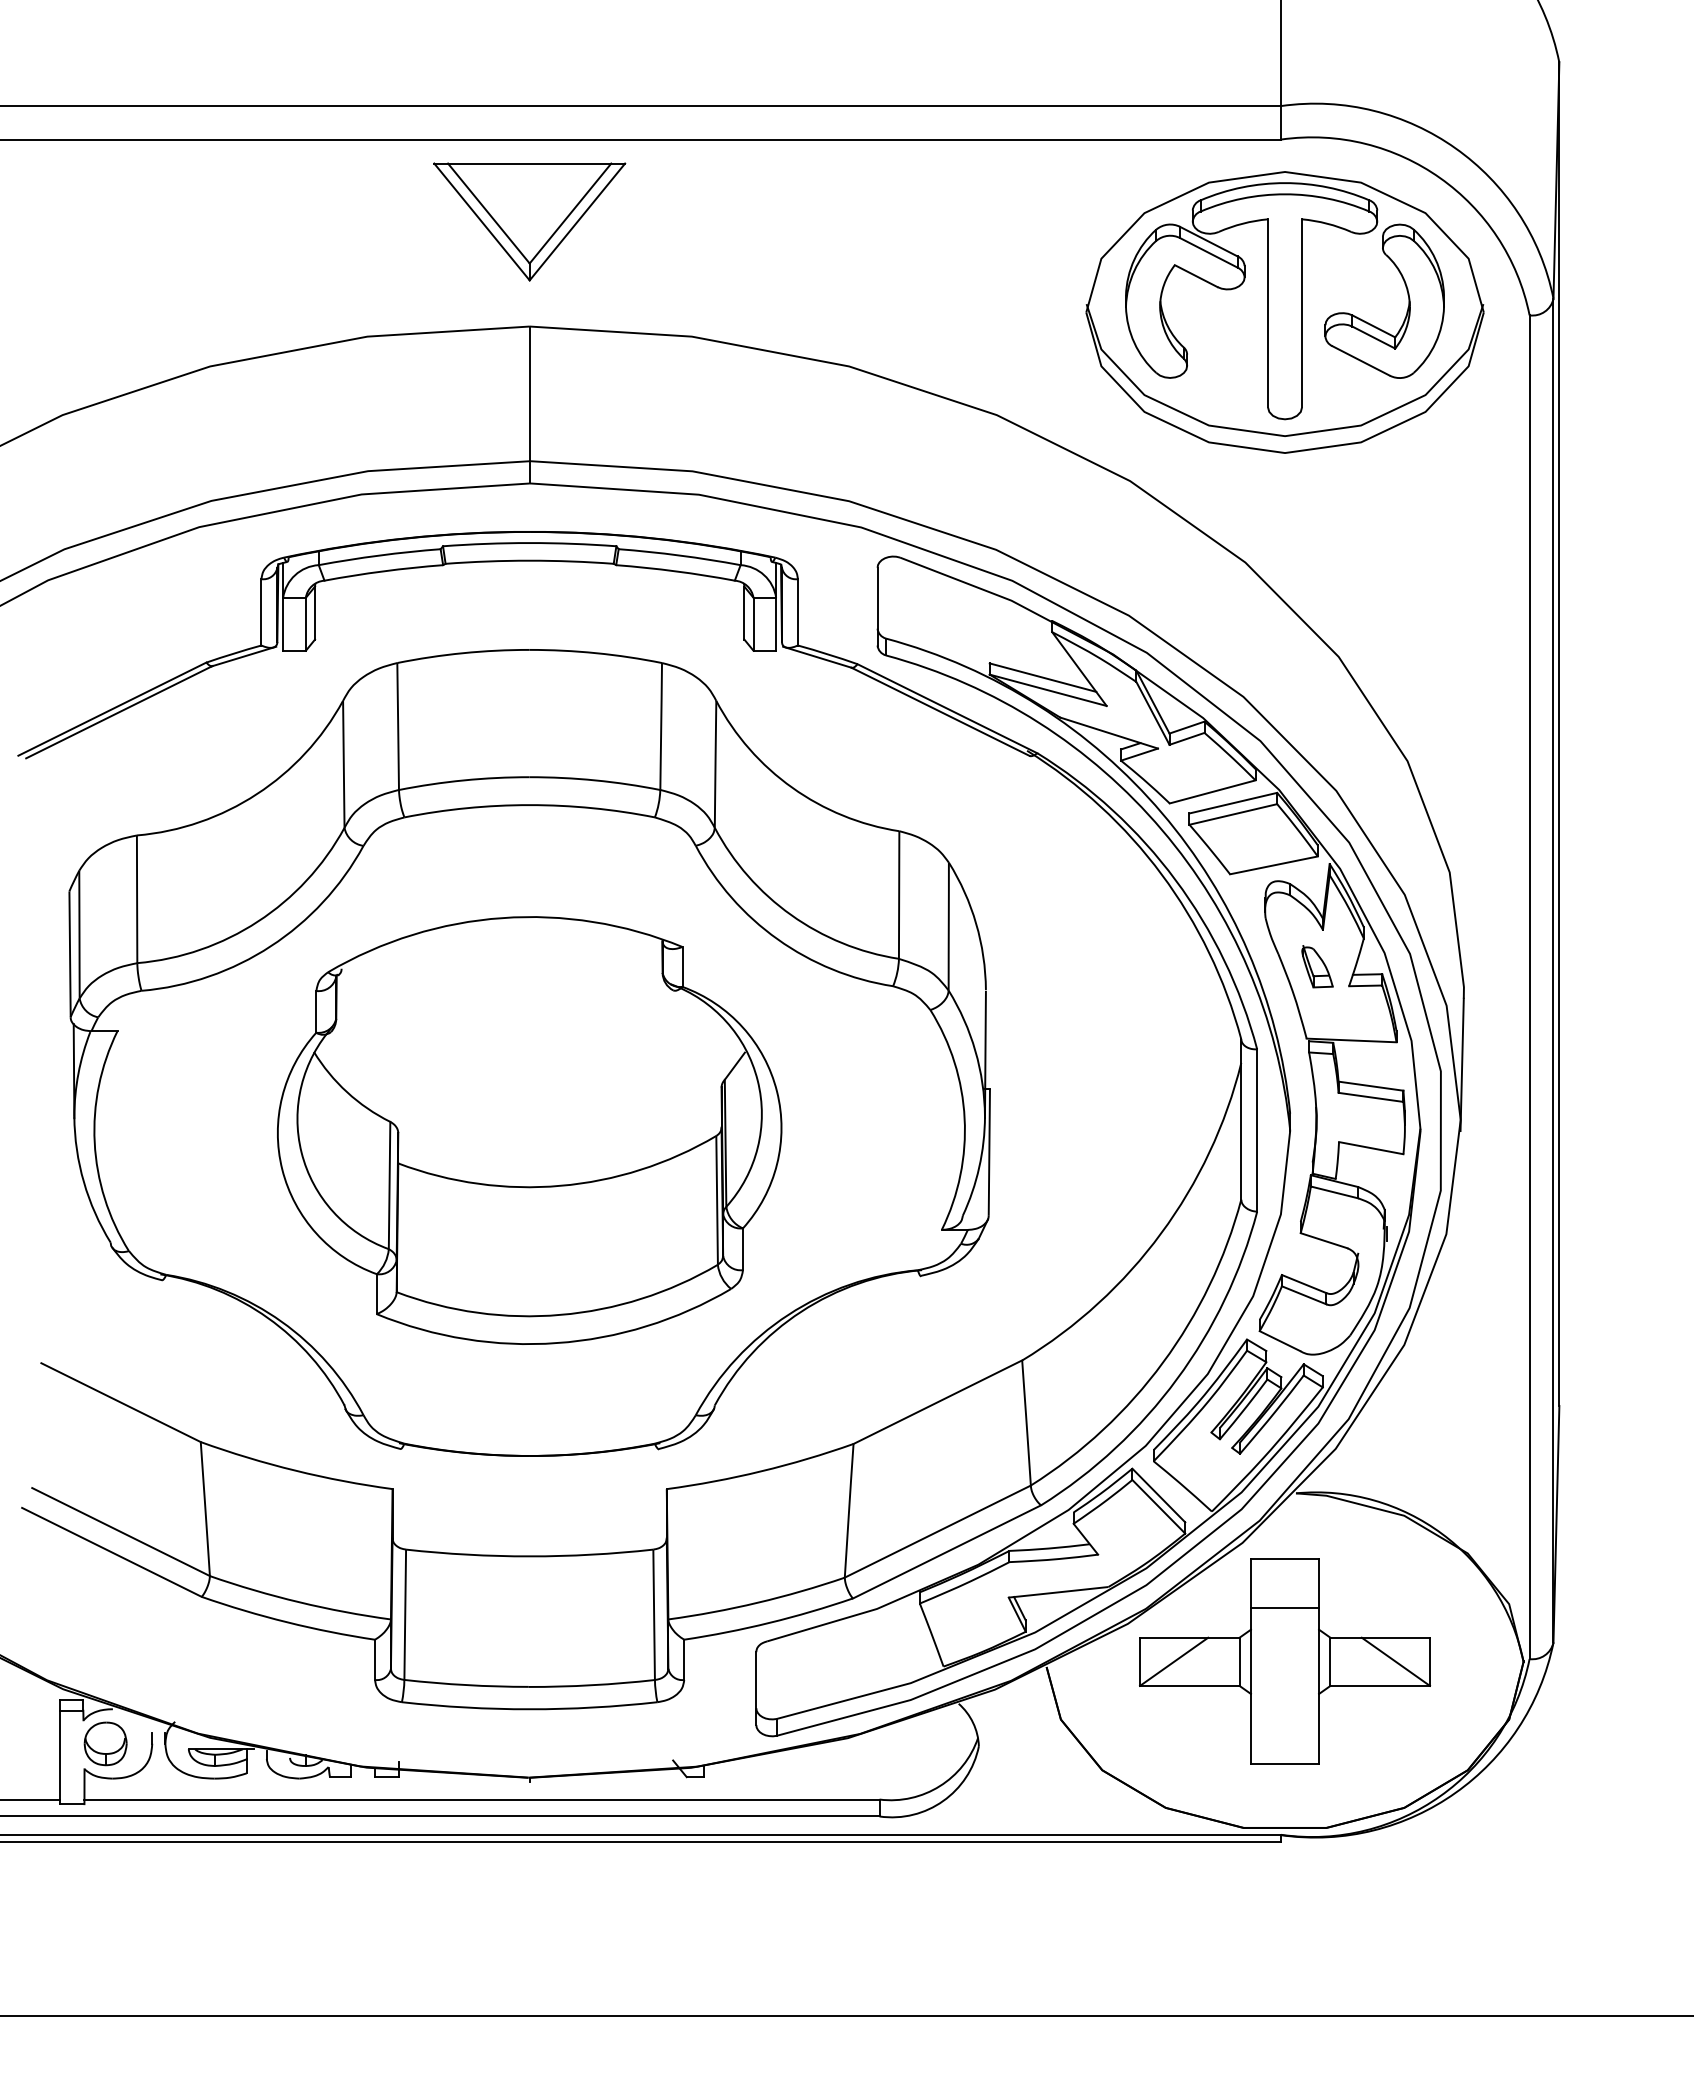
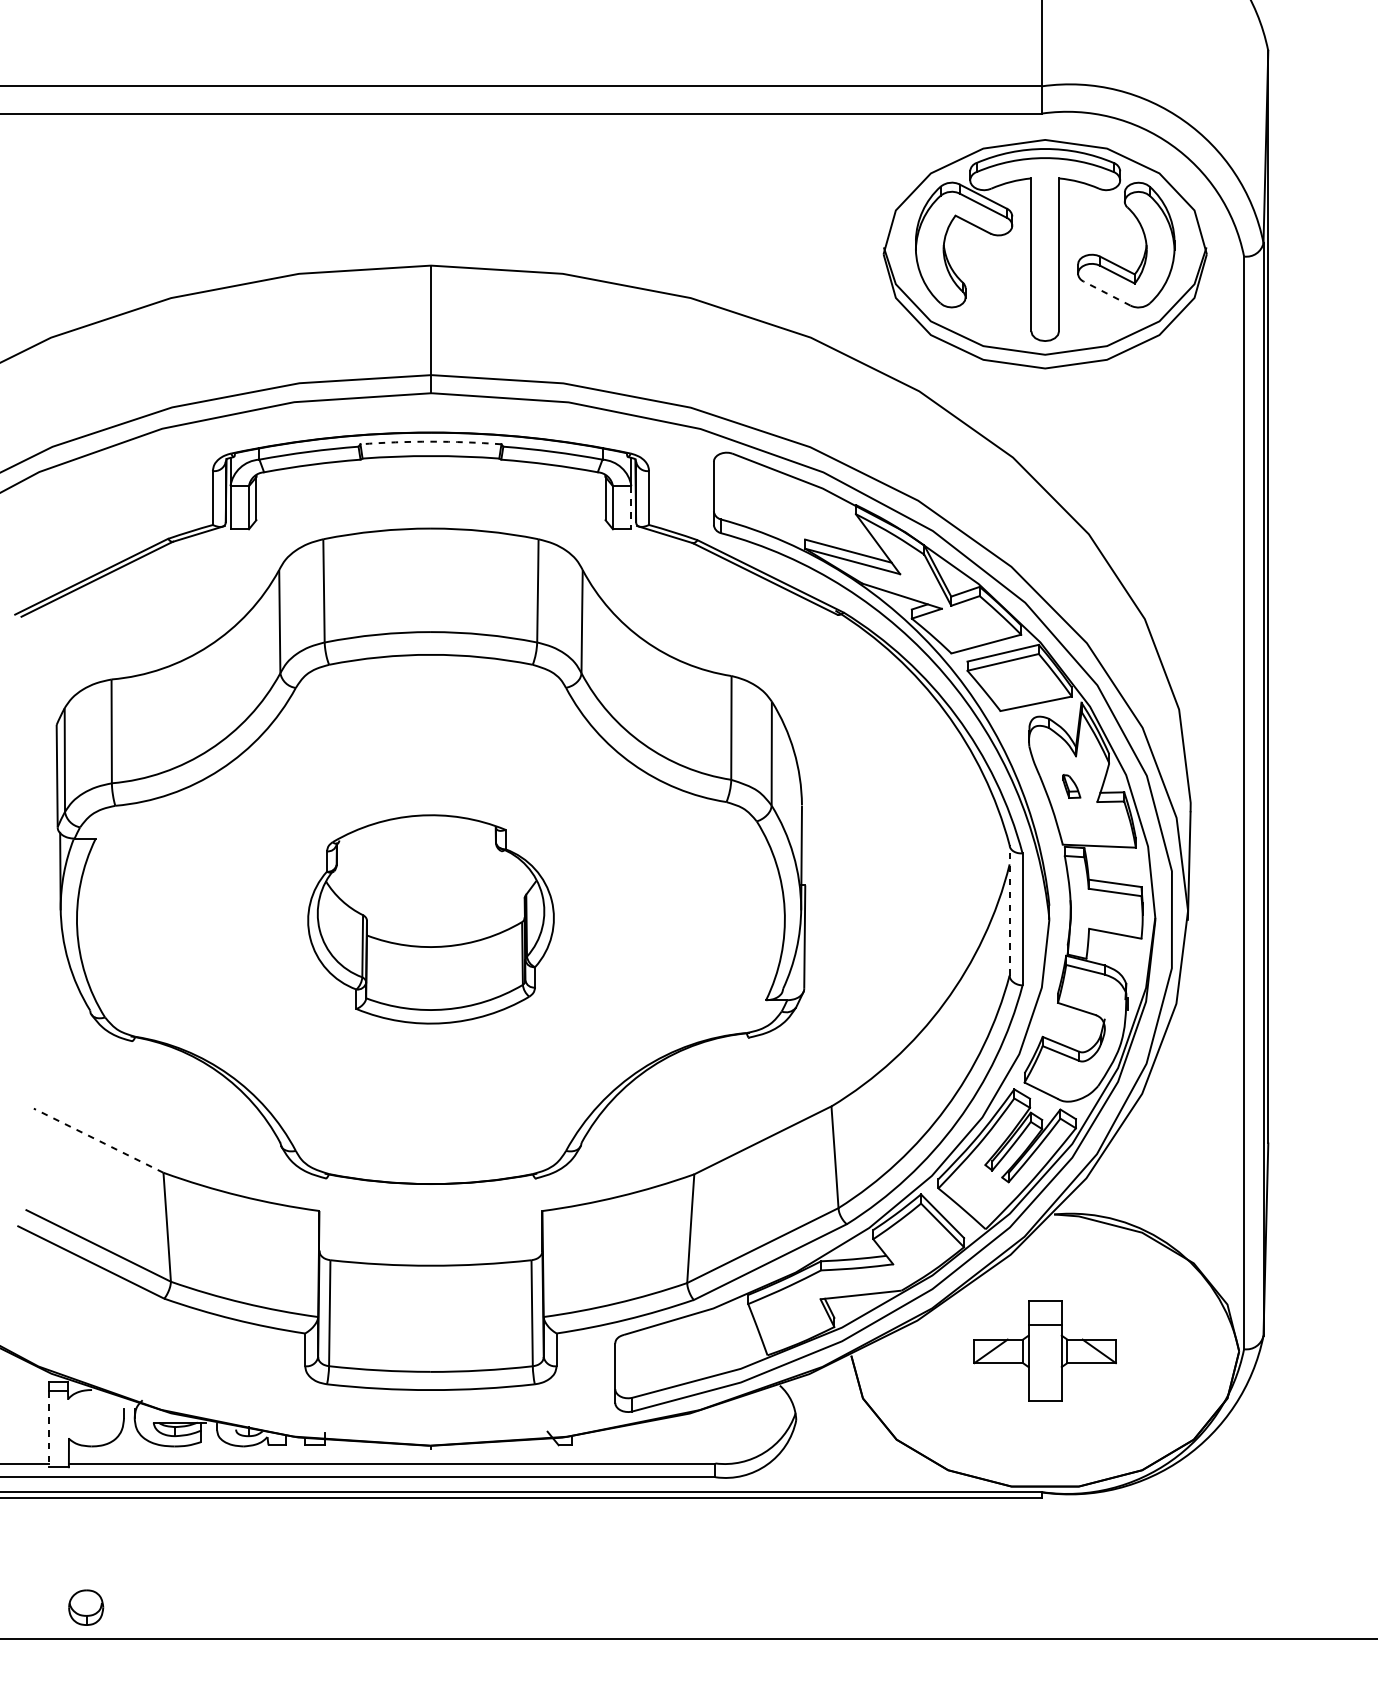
part: (529, 221) -> (430, 180), removed
line: (1360, 360) -> (1106, 293), solid -> dashed
arc: (529, 543) -> (430, 442), solid -> dashed
line: (776, 624) -> (631, 507), solid -> dashed
part: (1317, 966) -> (1071, 786), size x0.7
line: (1241, 1118) -> (1009, 909), solid -> dashed
part: (529, 1130) -> (430, 919), size x0.6
line: (121, 1402) -> (99, 1140), solid -> dashed
part: (1284, 1661) -> (1044, 1351), size x0.6
part: (105, 1743) -> (86, 1607), moved
line: (60, 1757) -> (49, 1429), solid -> dashed

